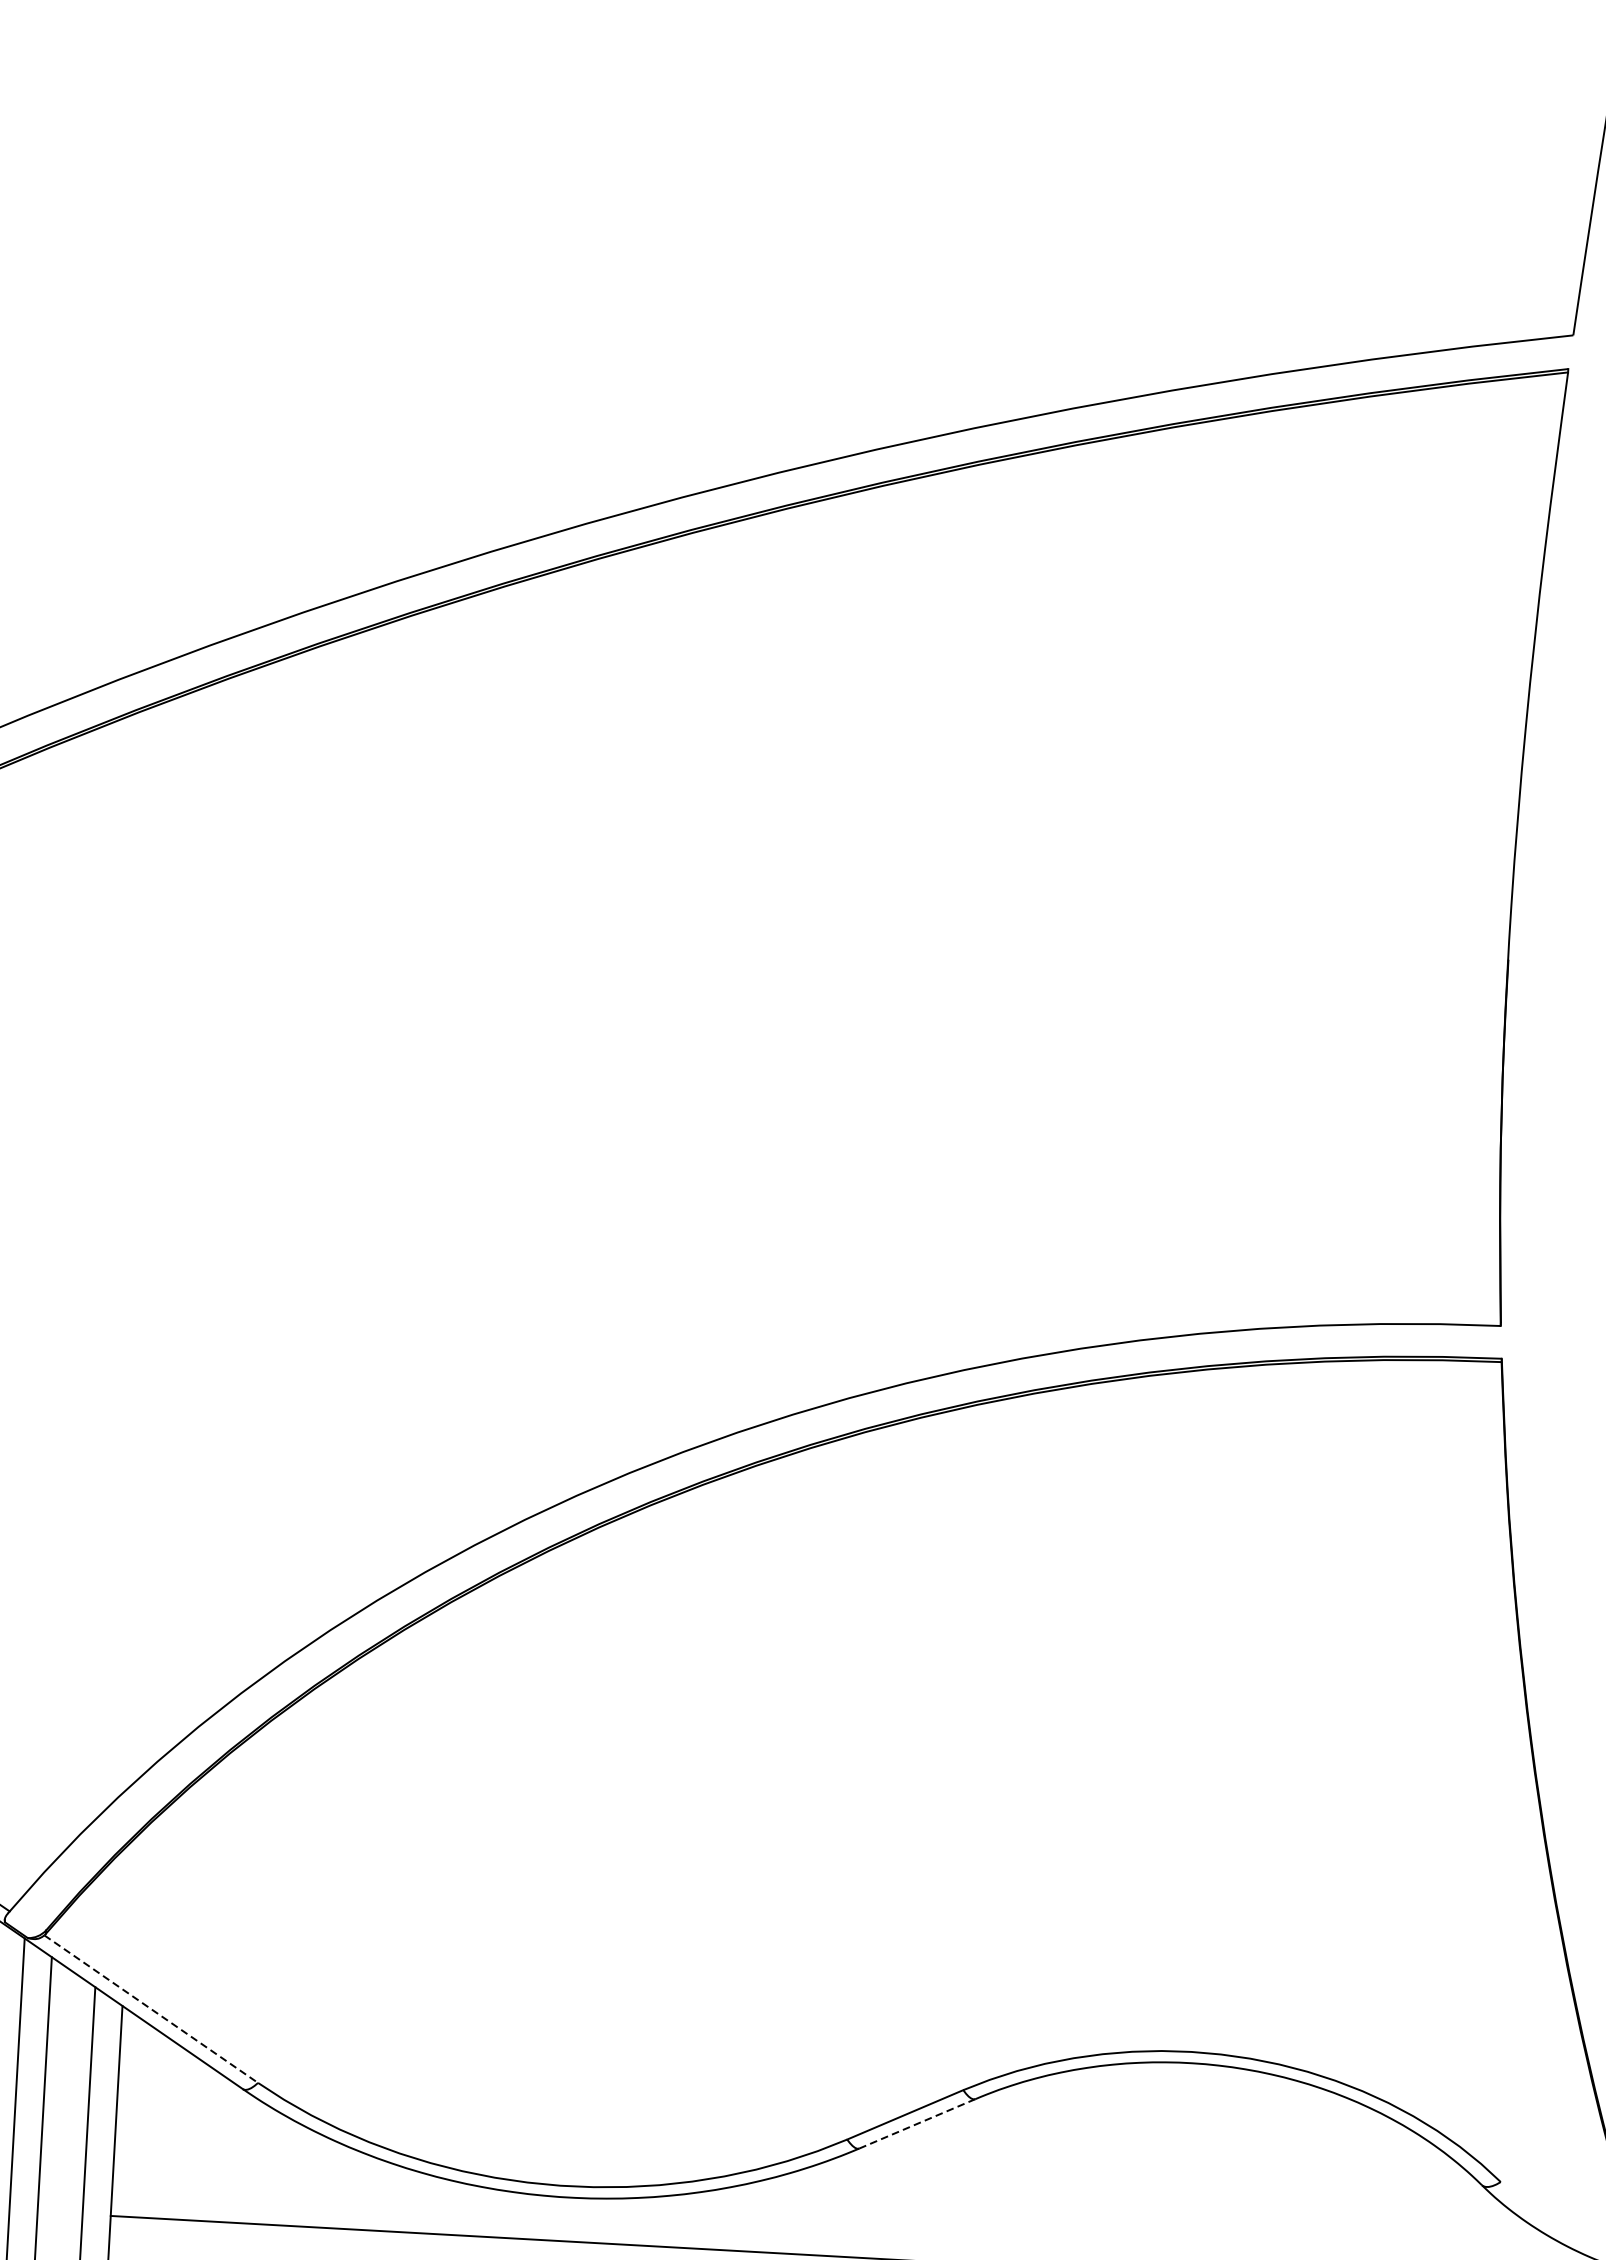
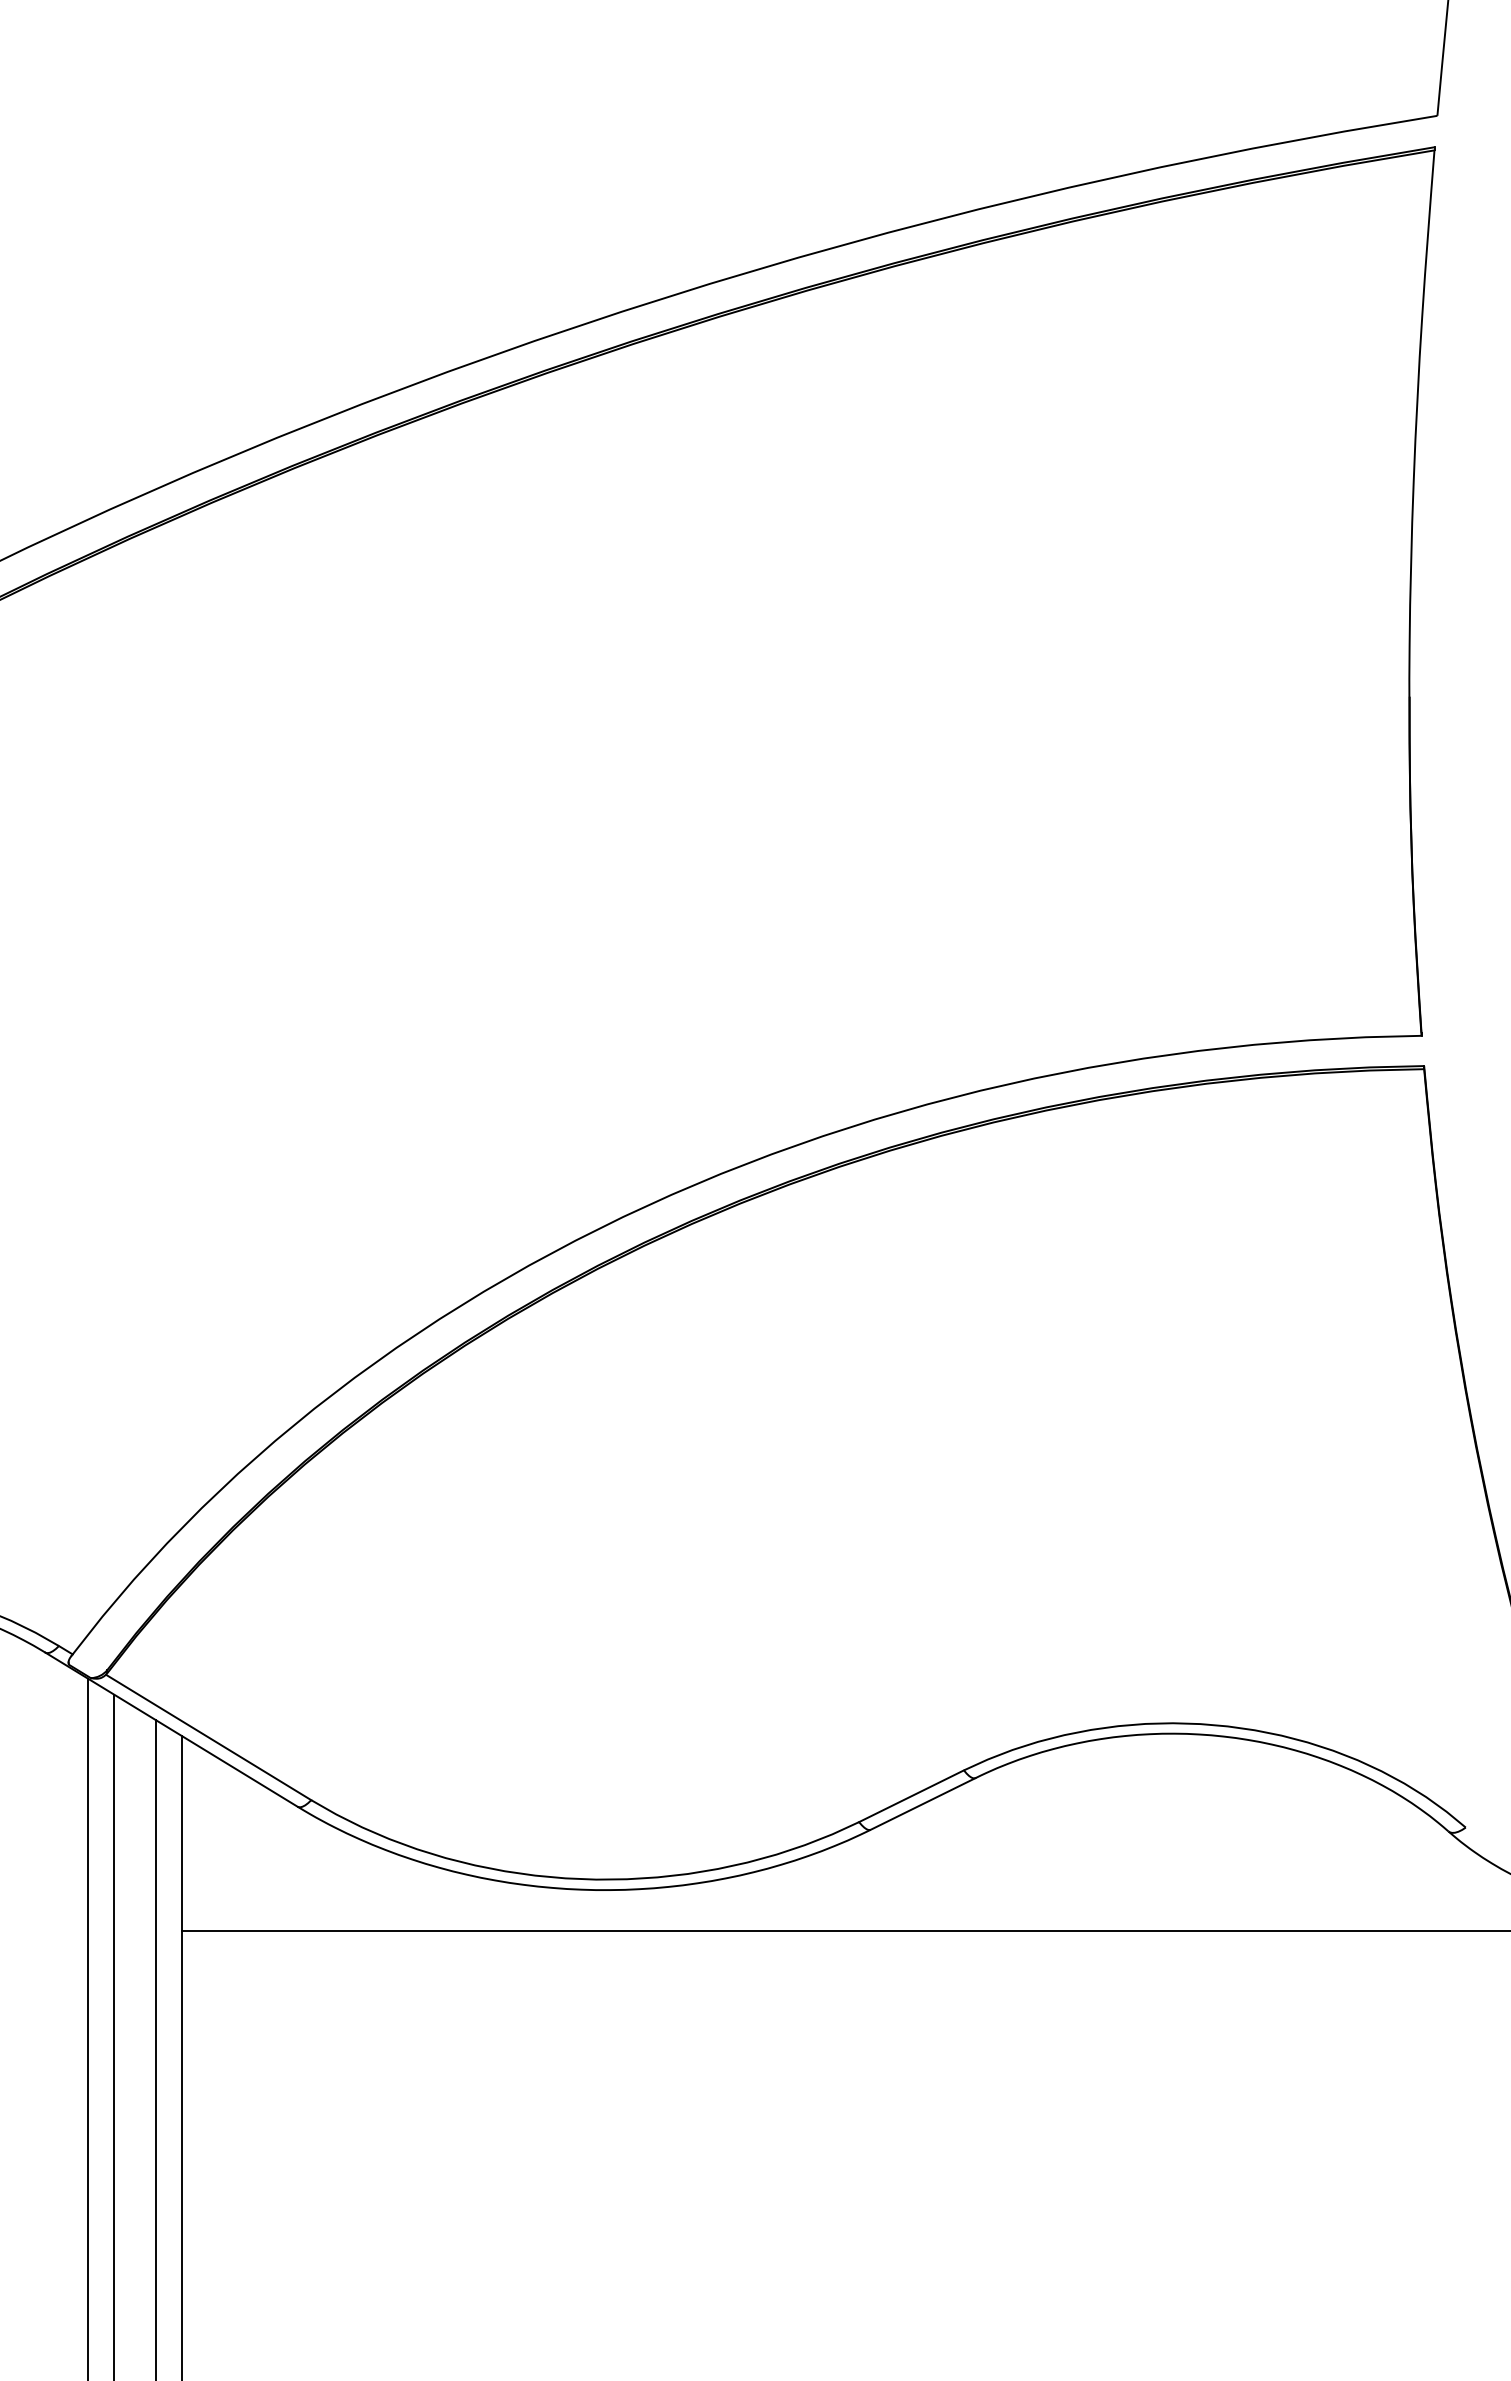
line: (152, 2009) -> (209, 1737), dashed -> solid
line: (917, 2123) -> (923, 1803), dashed -> solid

